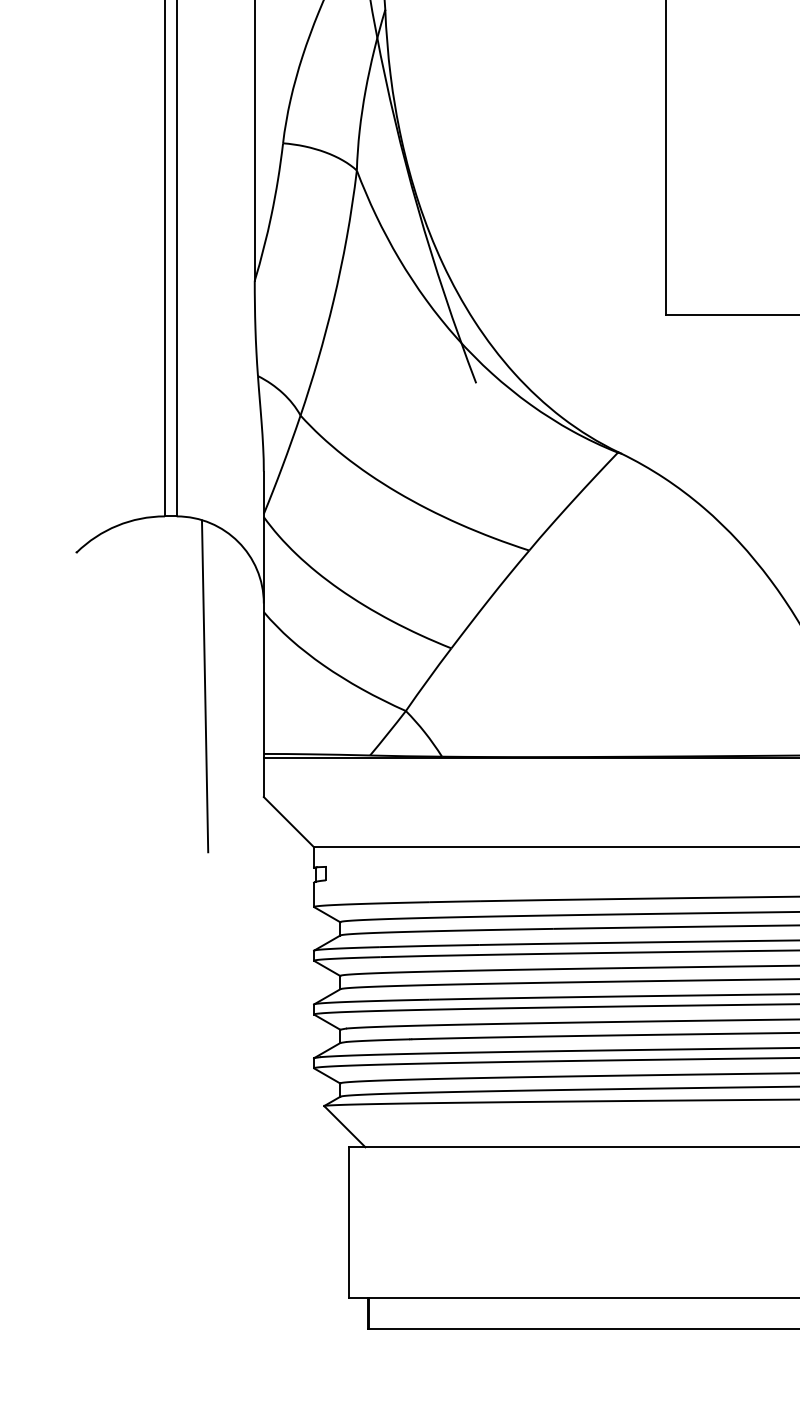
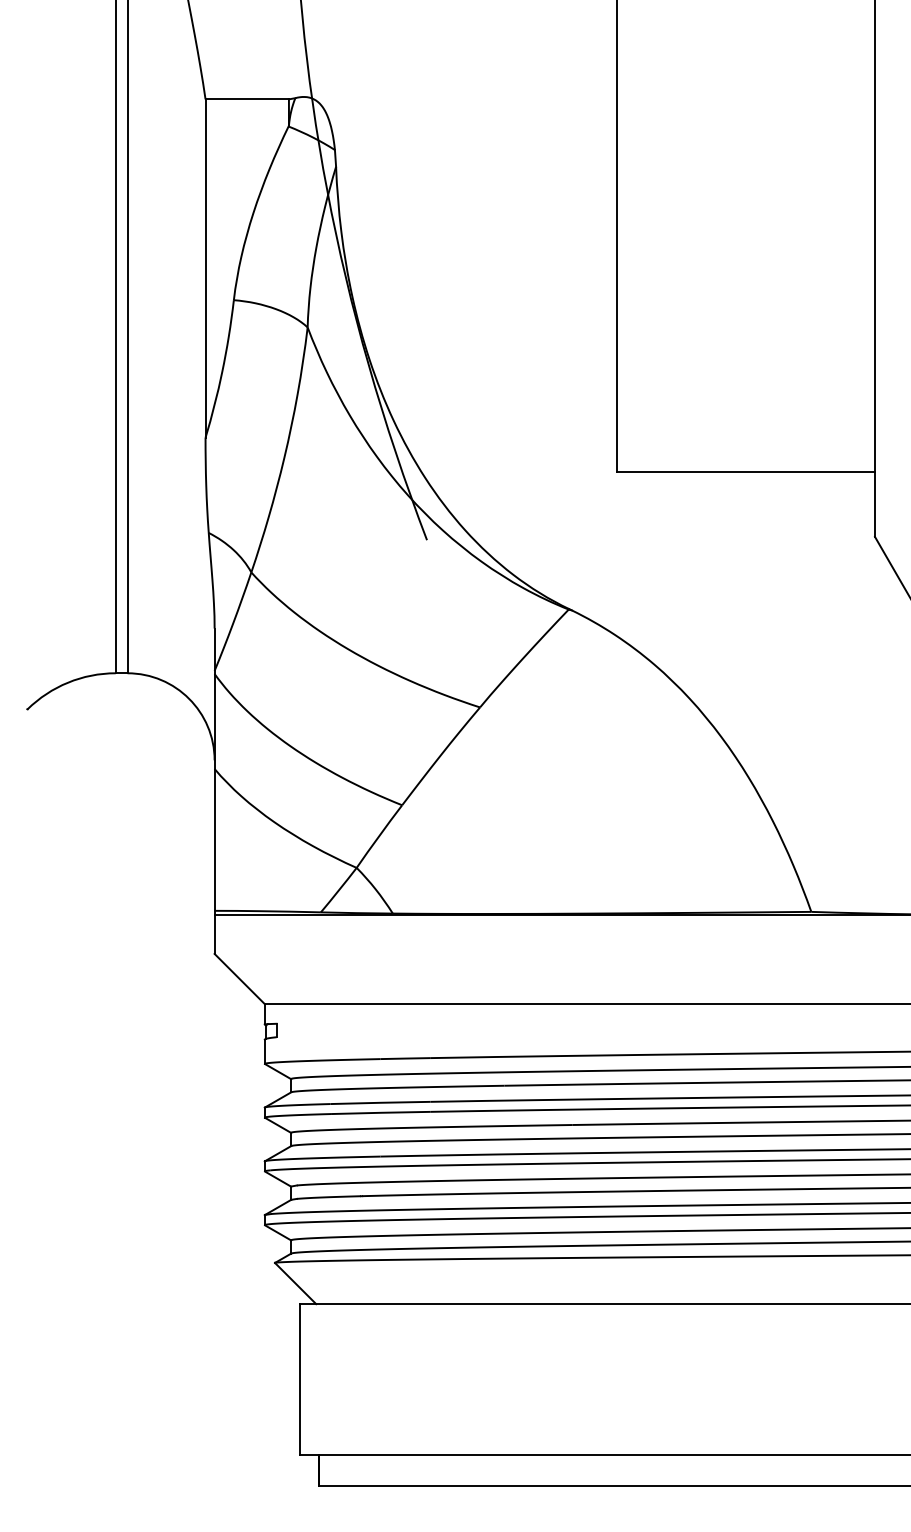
line: (204, 686) -> (155, 843), removed

